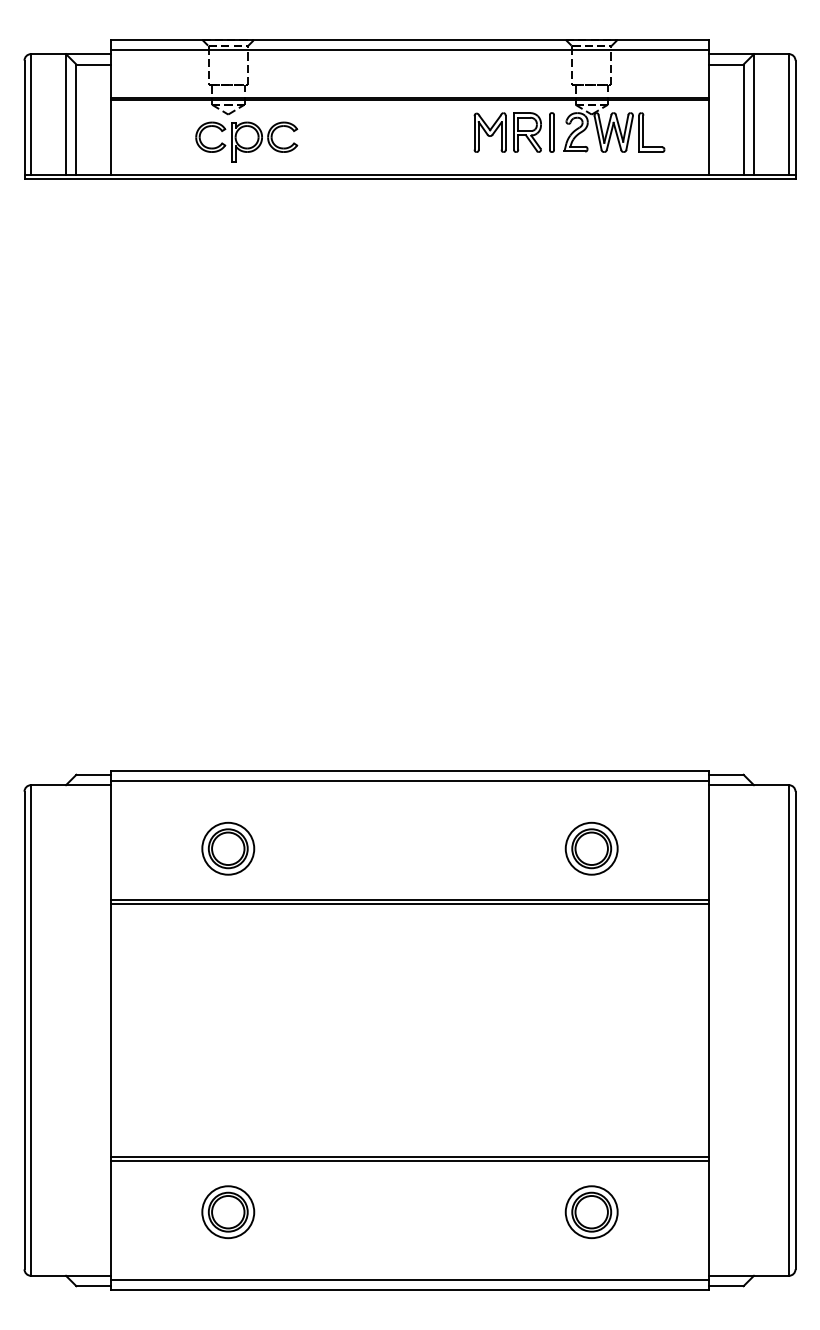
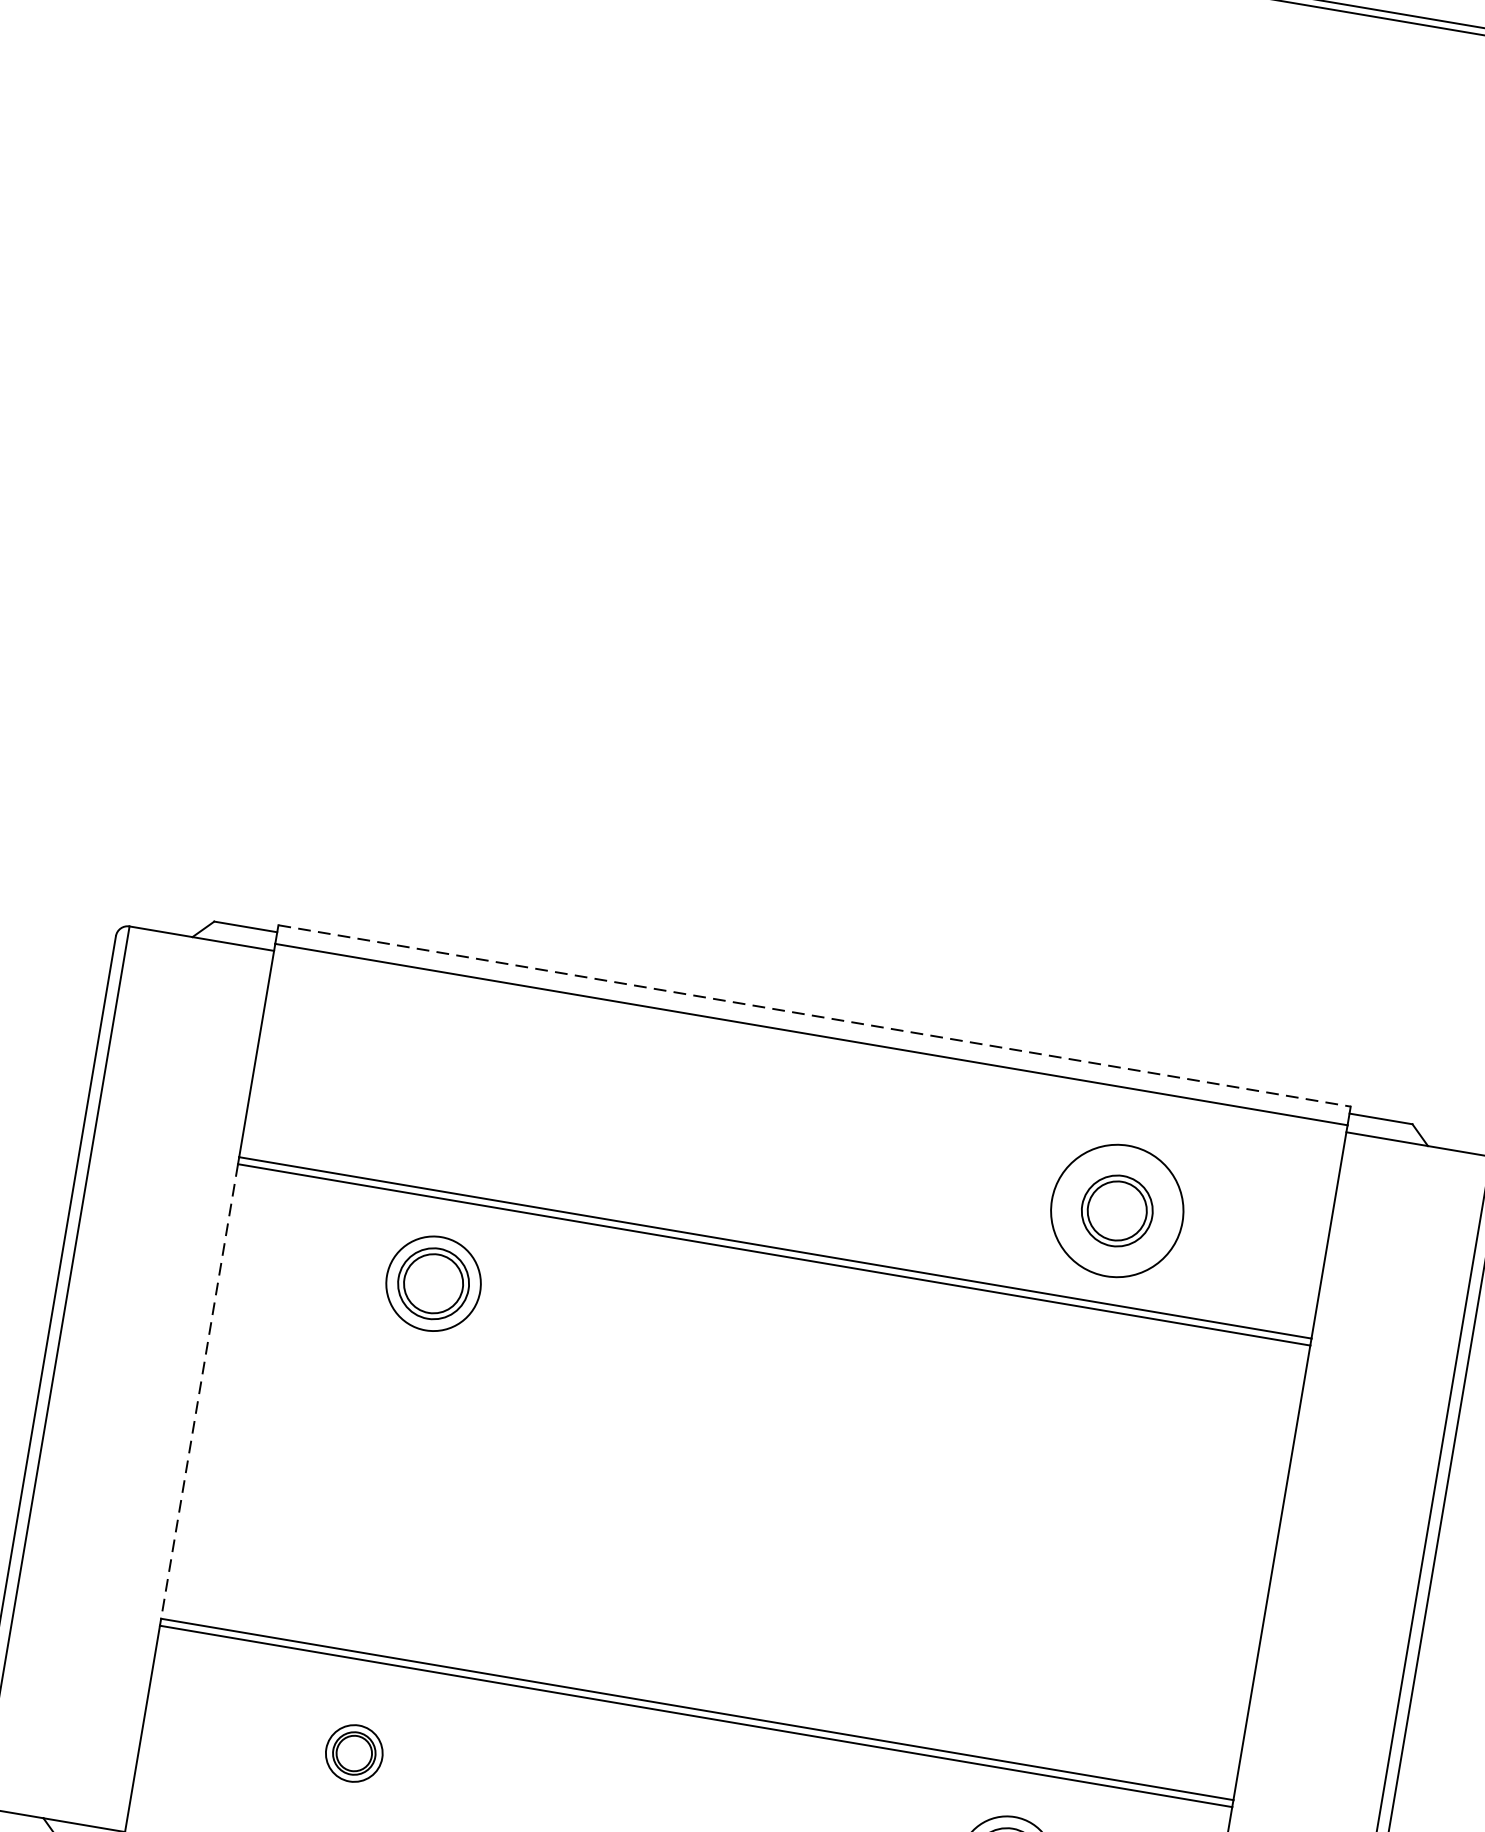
line: (410, 770) -> (815, 1015), solid -> dashed
part: (228, 848) -> (434, 1283), moved
circle: (591, 848) -> (1116, 1210), size x1.4
line: (111, 1030) -> (199, 1391), solid -> dashed
part: (228, 1212) -> (354, 1753), size x0.6

